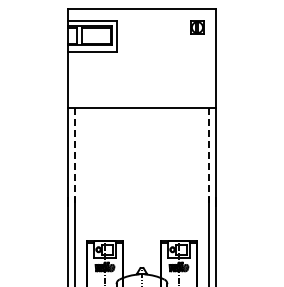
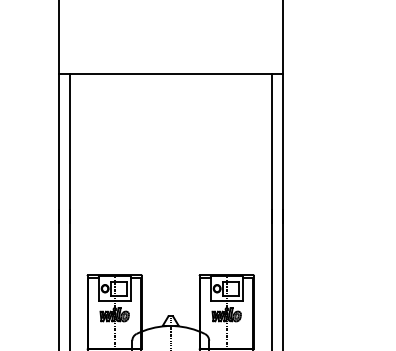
line: (75, 157) -> (70, 148), dashed -> solid
line: (208, 157) -> (271, 148), dashed -> solid

